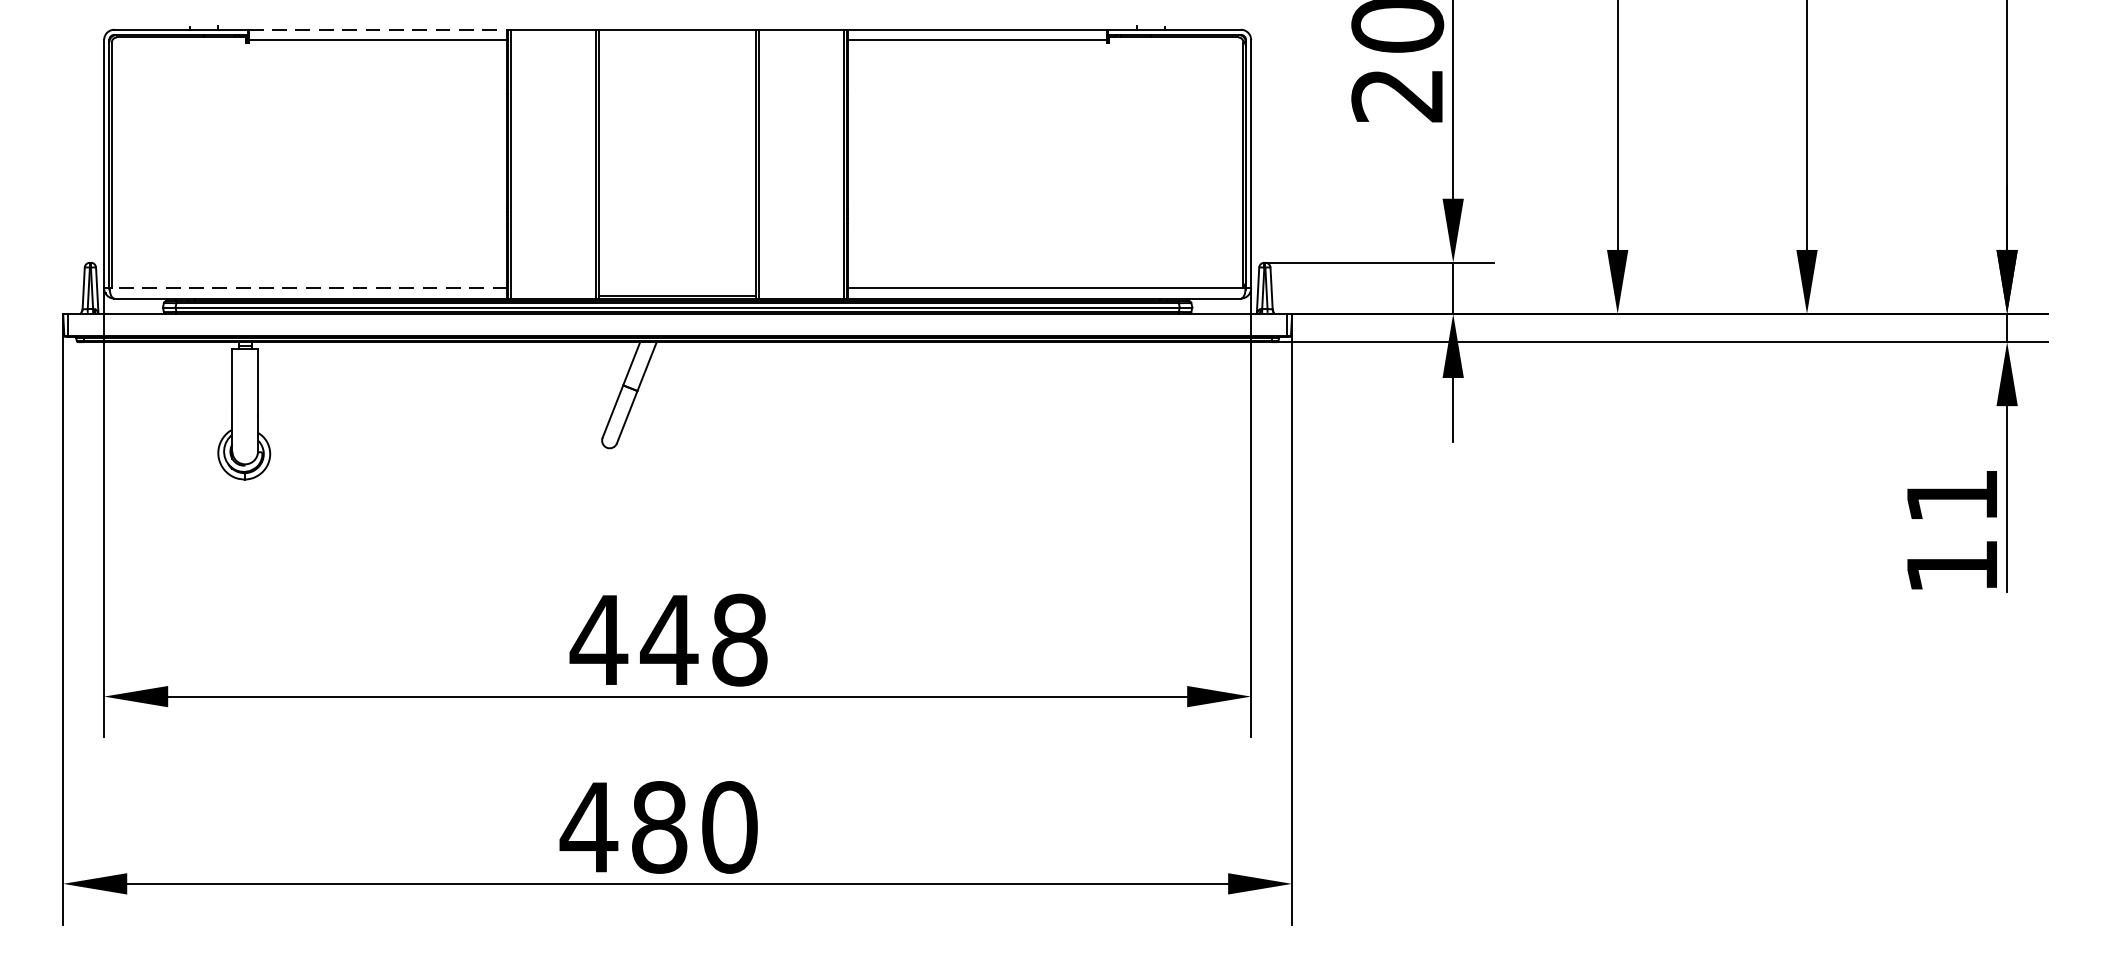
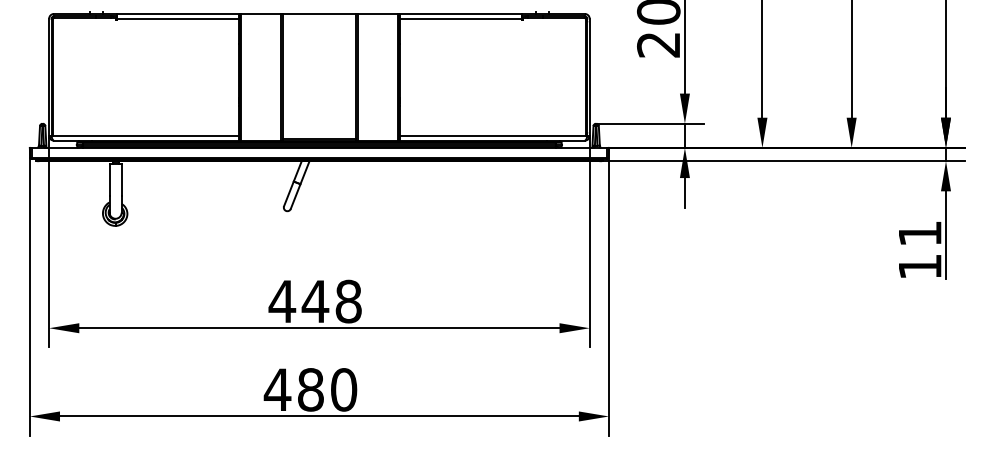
line: (378, 28) -> (178, 13), dashed -> solid
line: (308, 287) -> (145, 135), dashed -> solid

